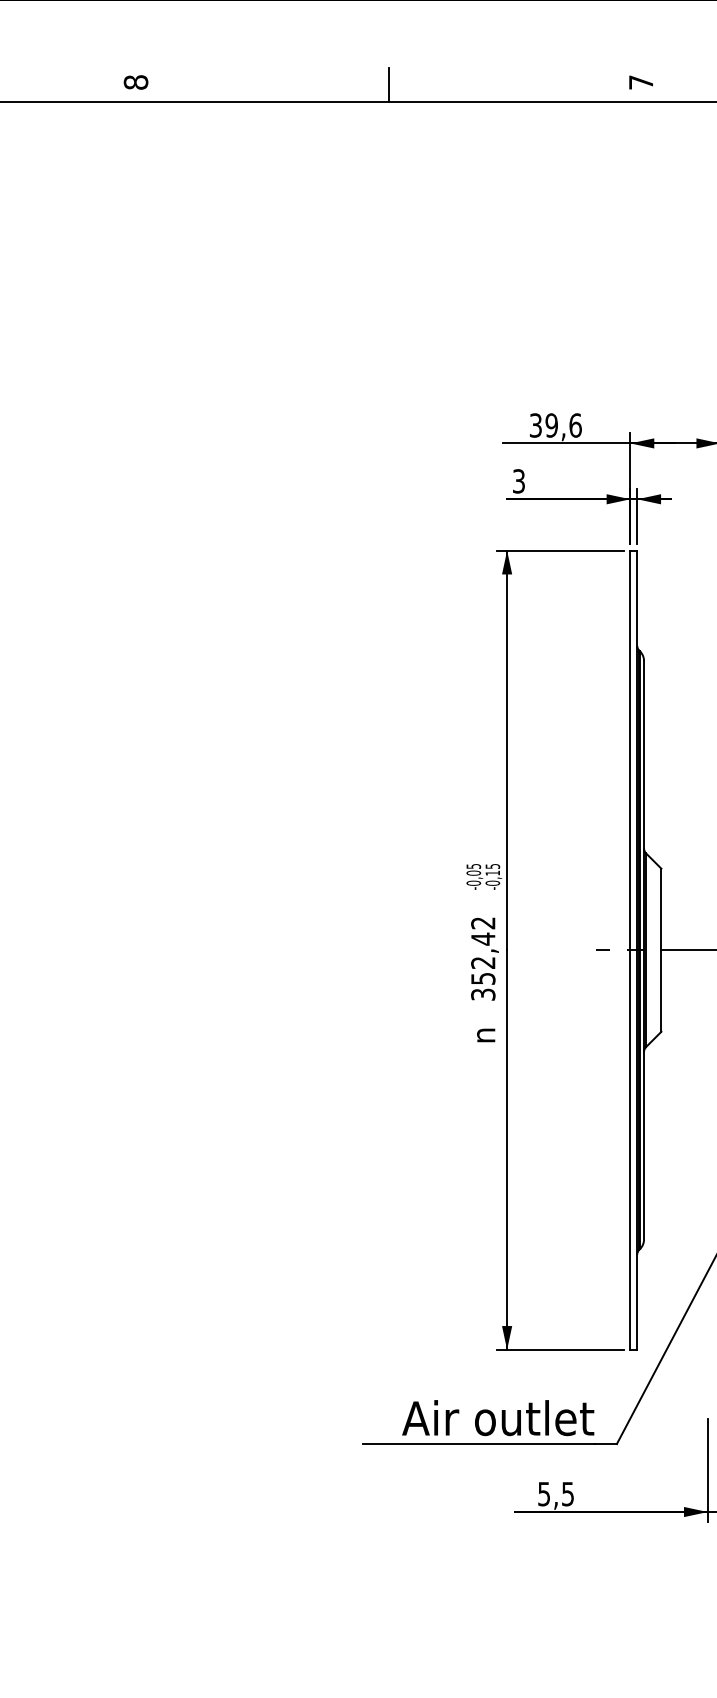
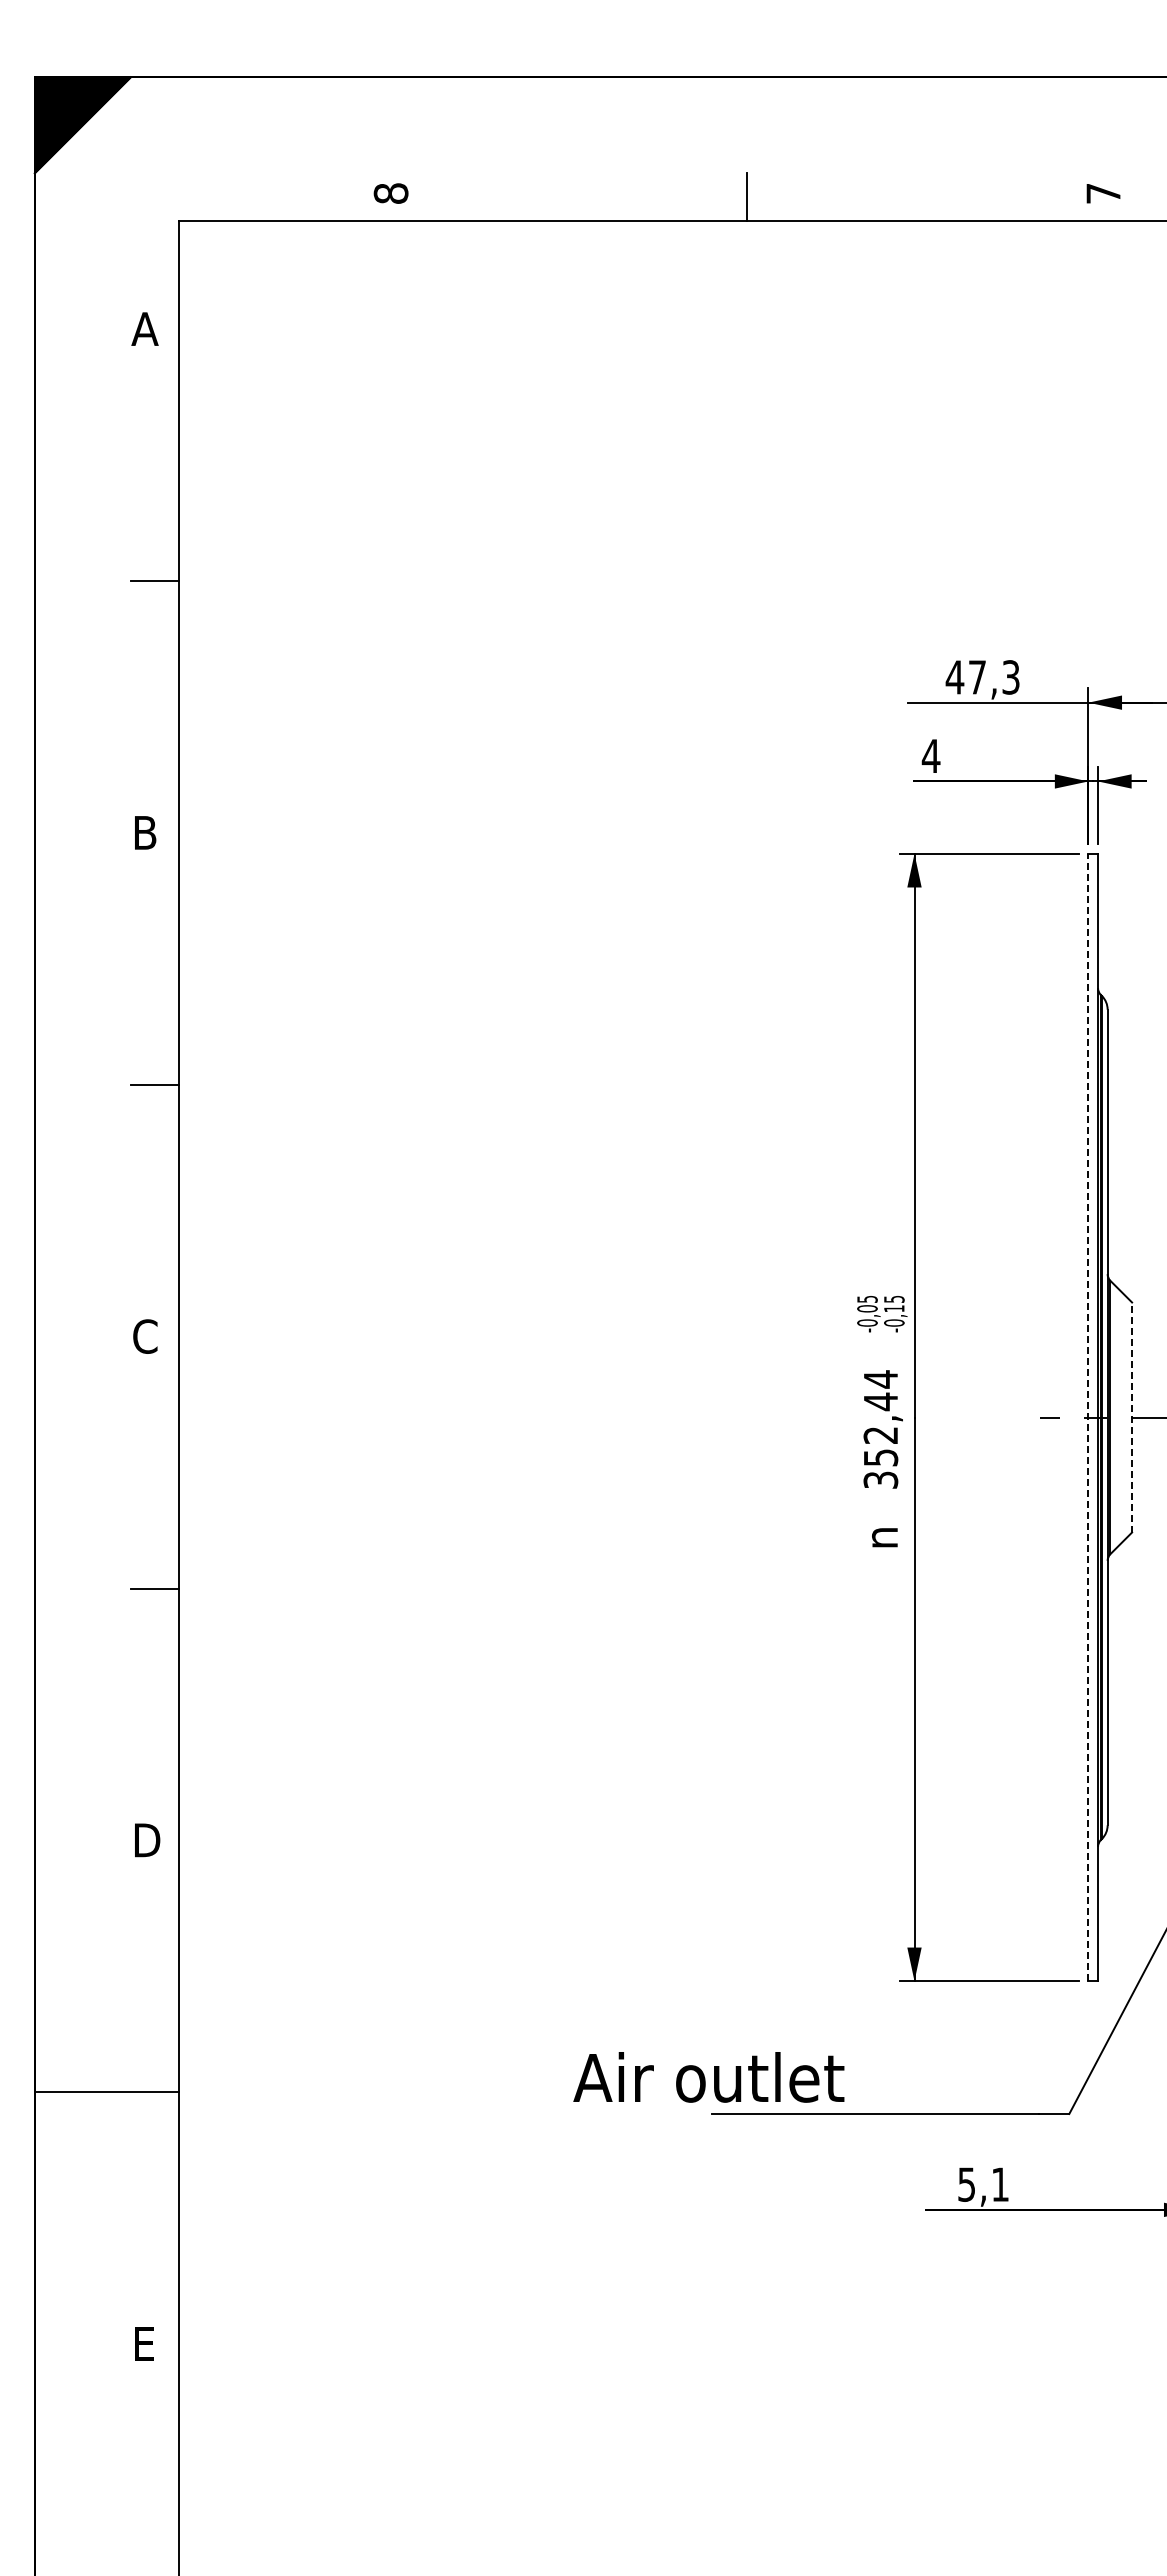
text: (555, 425) -> (982, 677), 39,6 -> 47,3
text: (518, 480) -> (930, 755), 3 -> 4
text: (483, 923) -> (880, 1379), 352,42 -> 352,44
line: (630, 950) -> (1088, 1417), solid -> dashed
line: (661, 950) -> (1132, 1417), solid -> dashed
text: (497, 1418) -> (708, 2077), moved
text: (568, 1494) -> (1000, 2184), 5,5 -> 5,1

